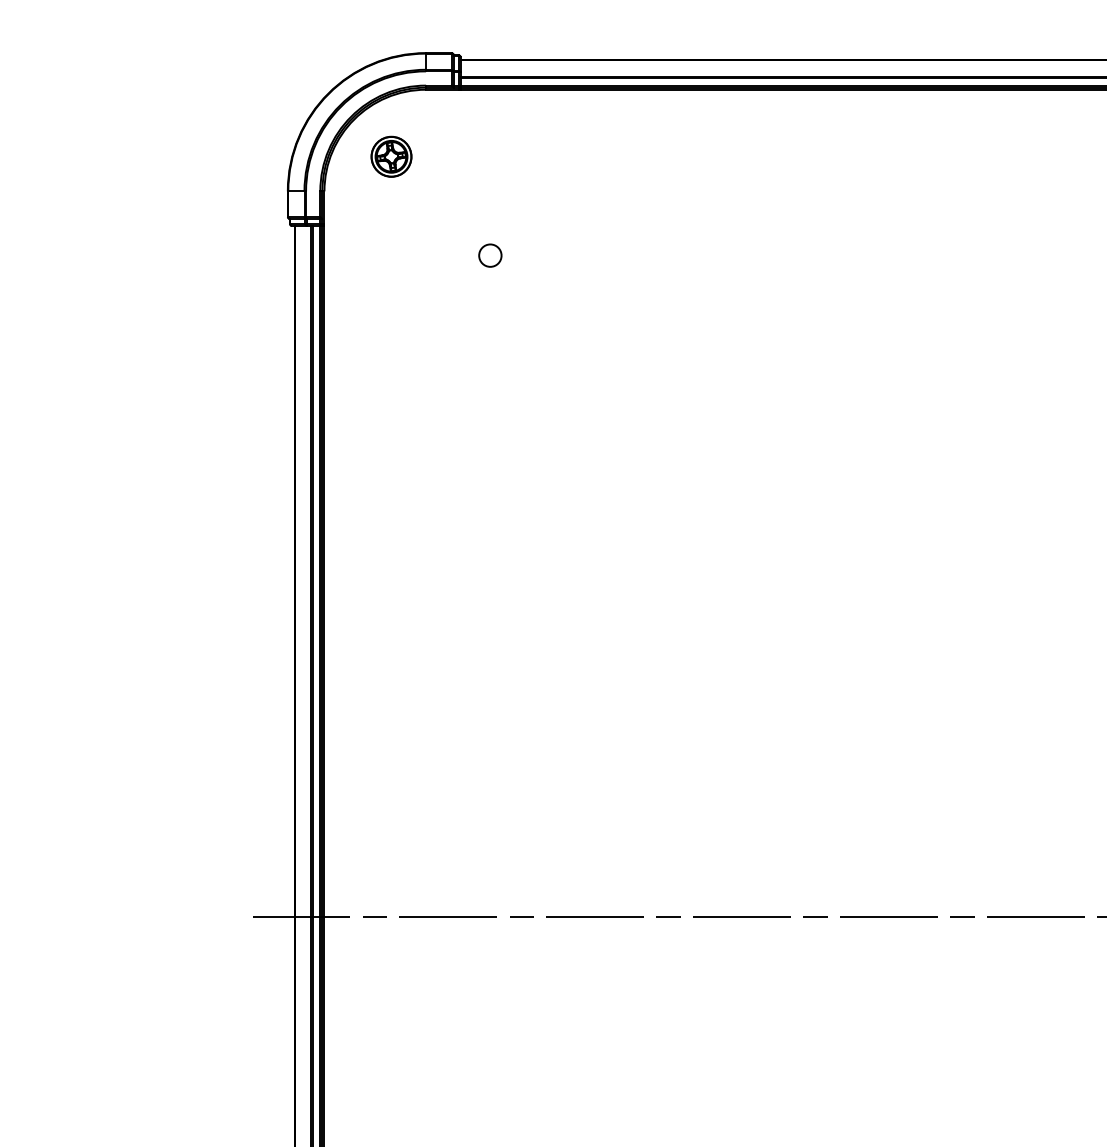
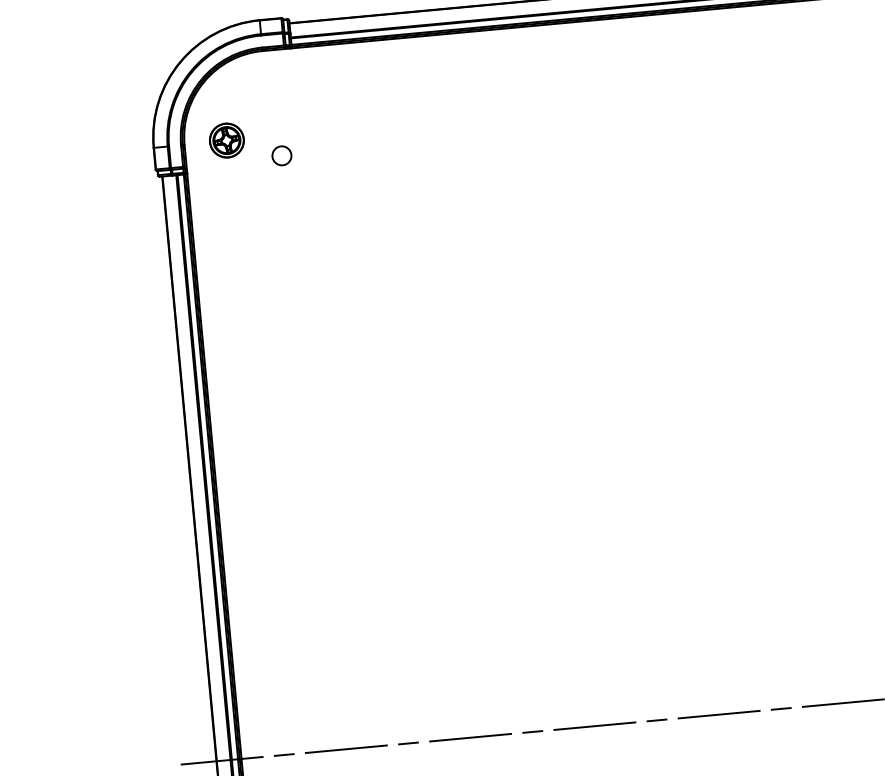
part: (391, 156) -> (226, 140), moved
circle: (490, 255) -> (282, 155), moved

